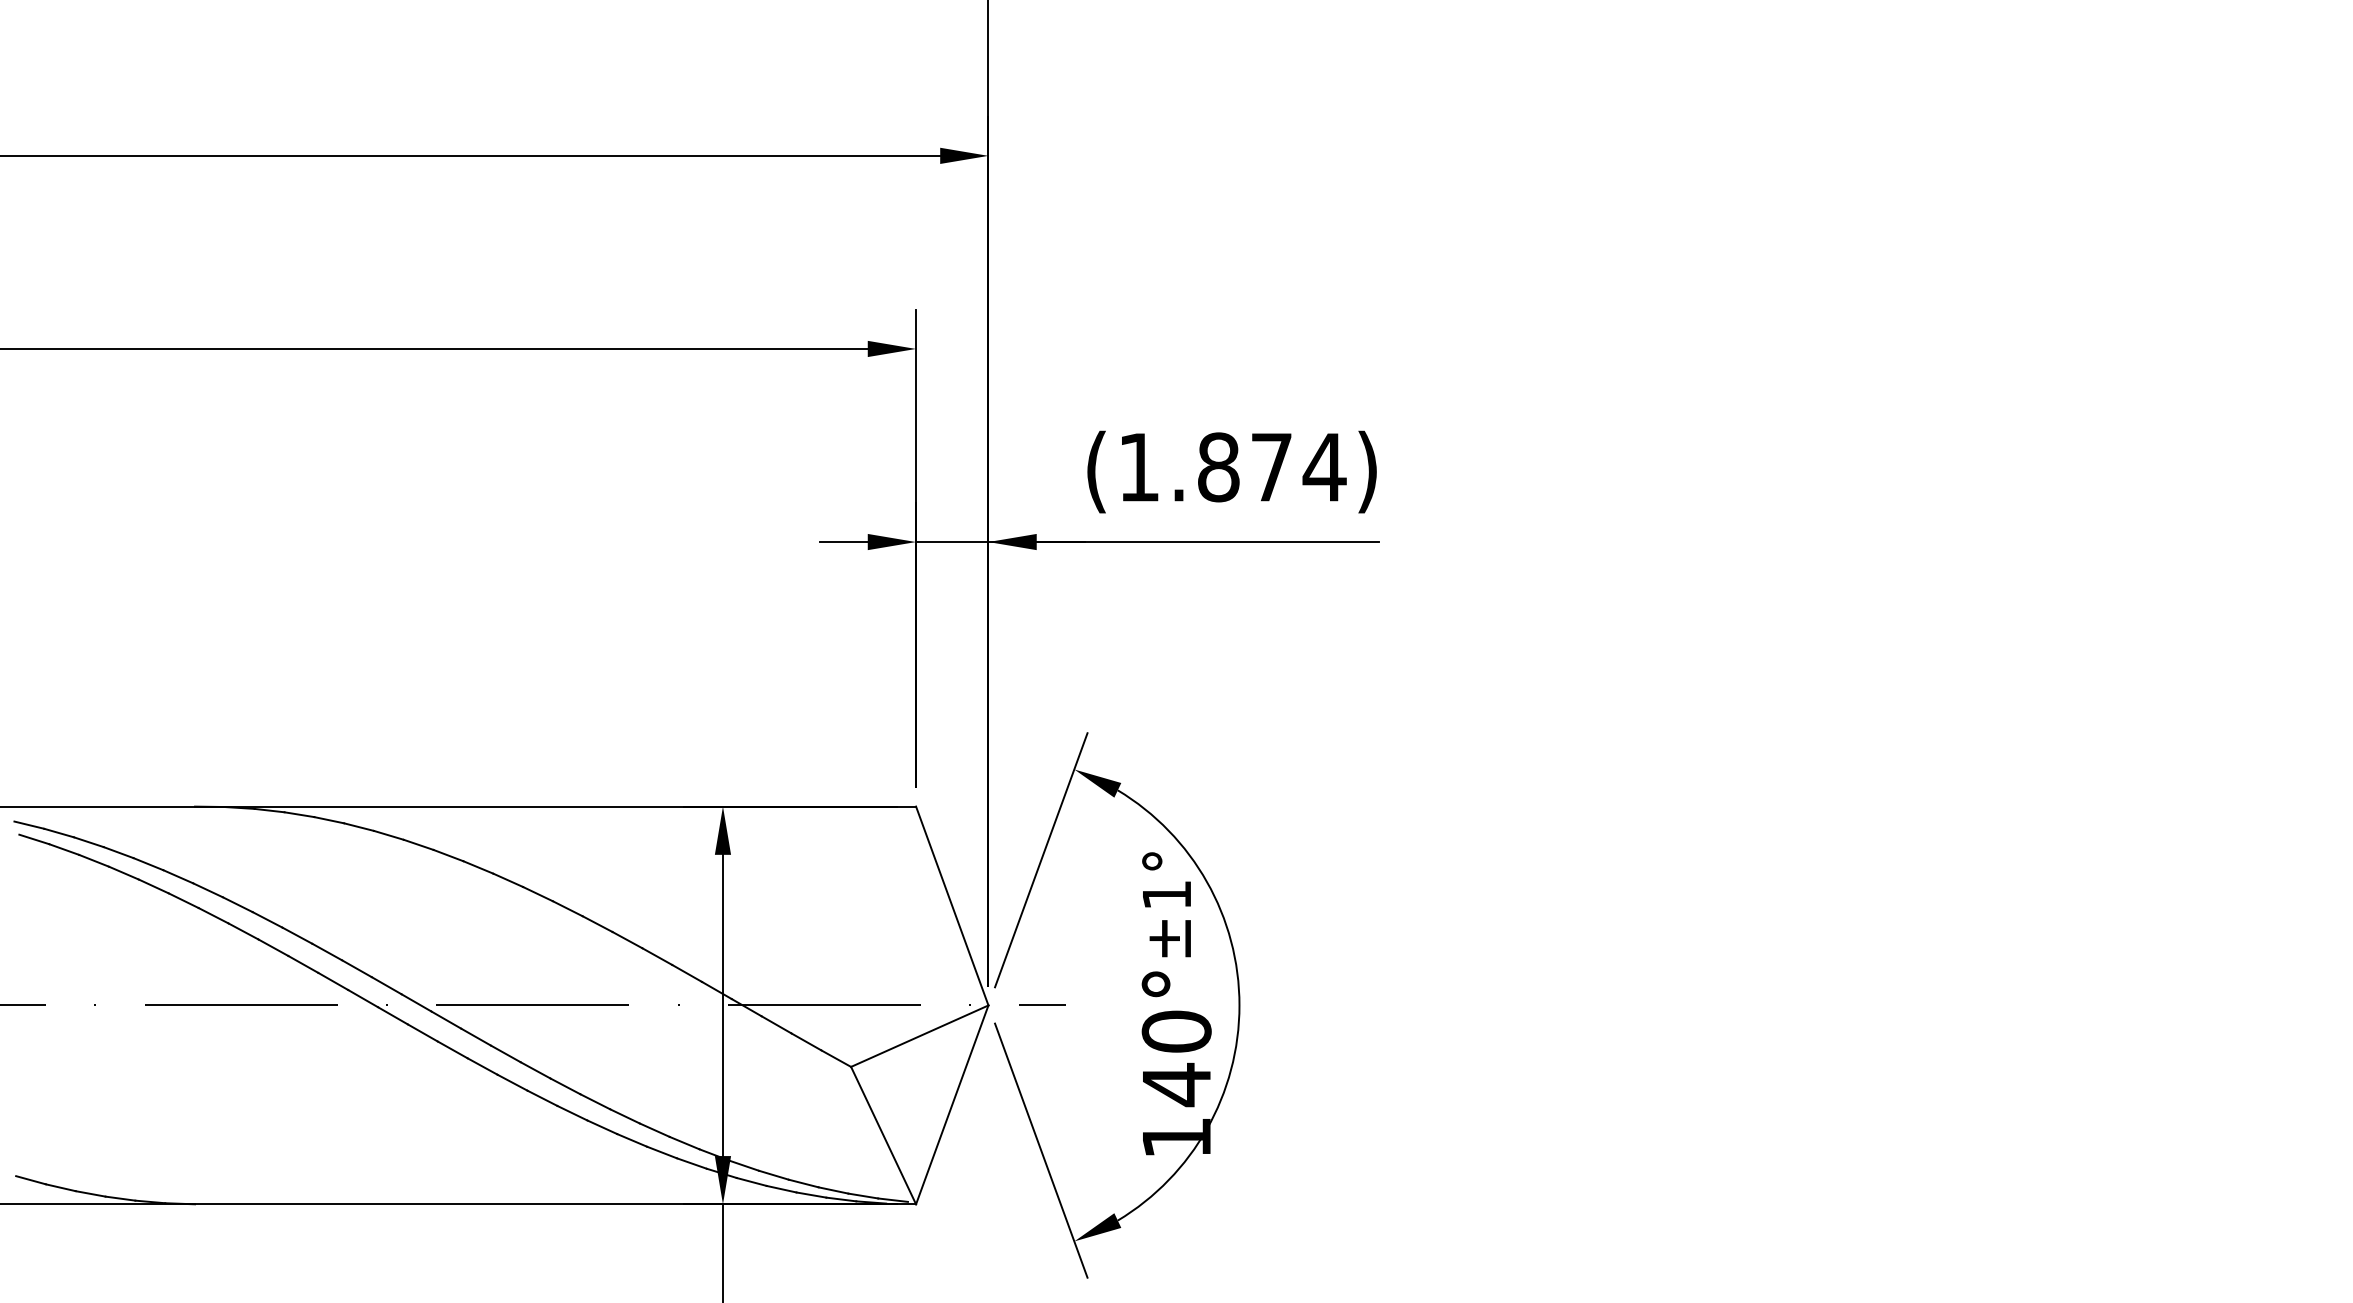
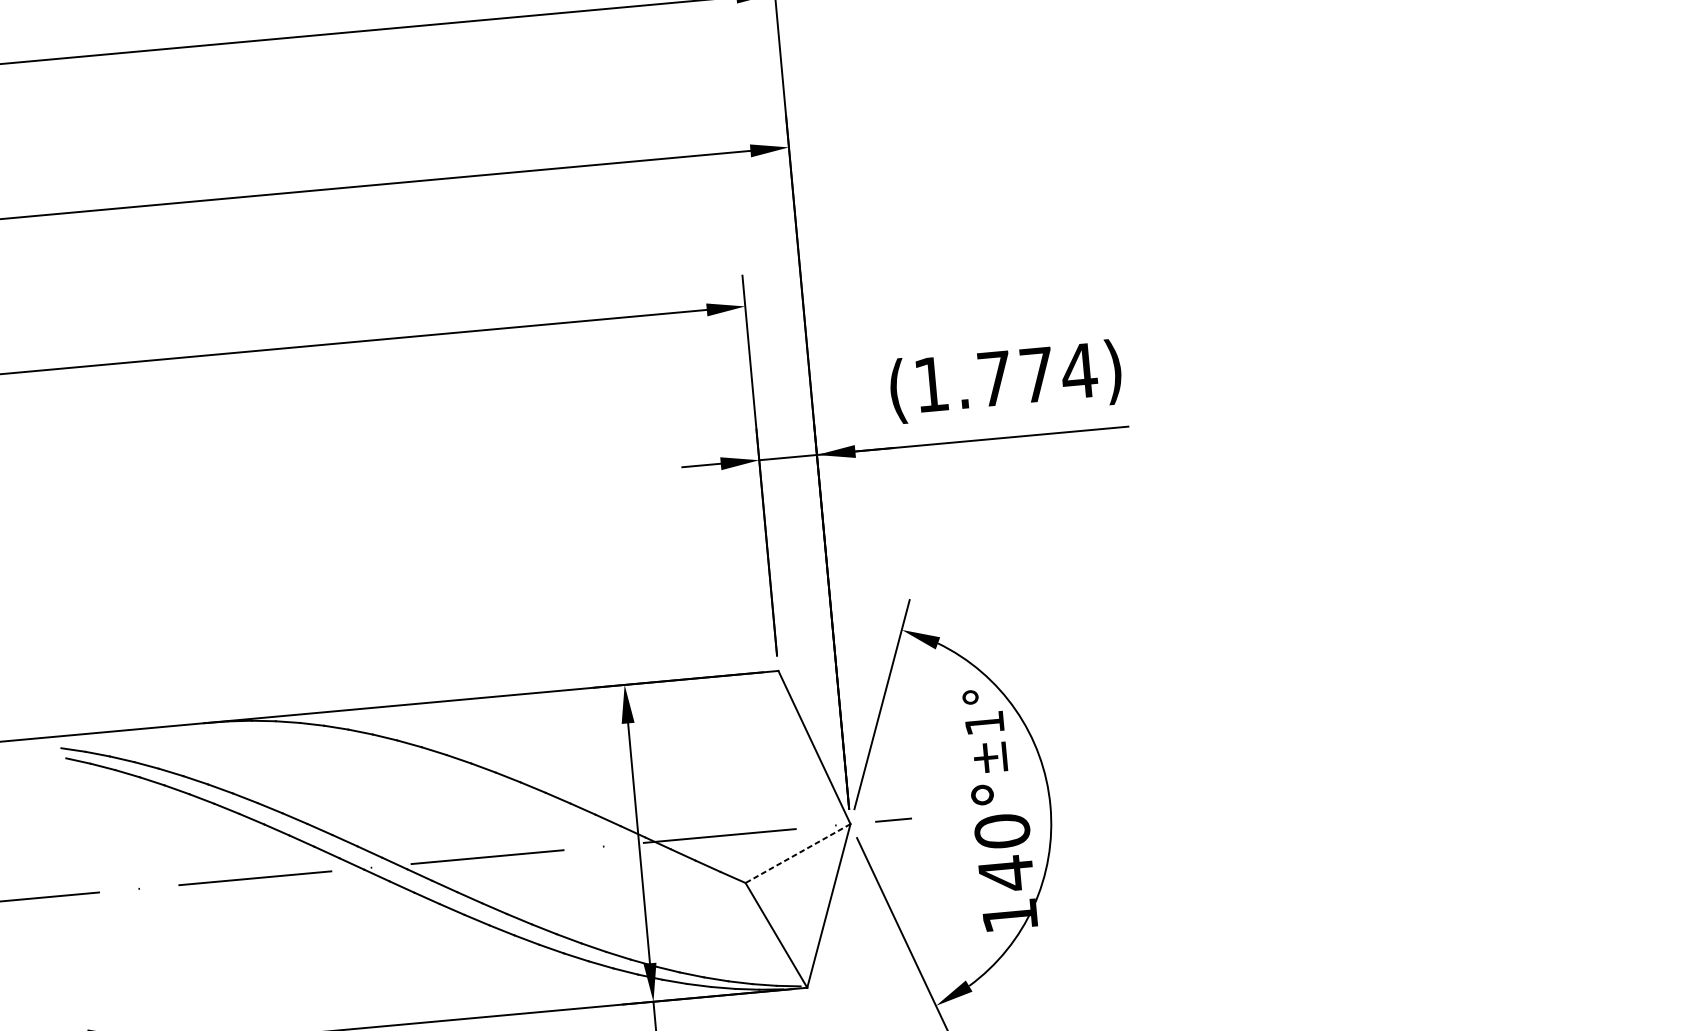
text: (1218, 467) -> (994, 378), (1.874) -> (1.774)
line: (919, 1036) -> (797, 853), solid -> dashed

